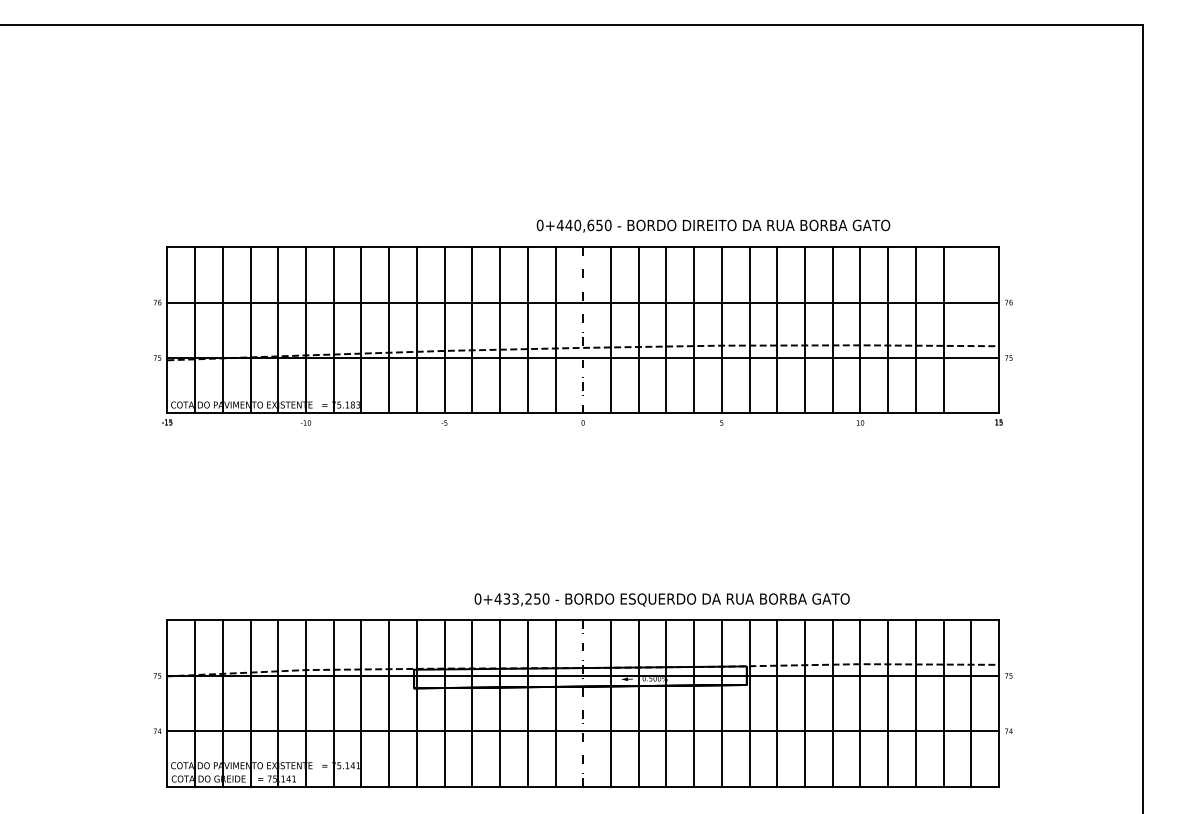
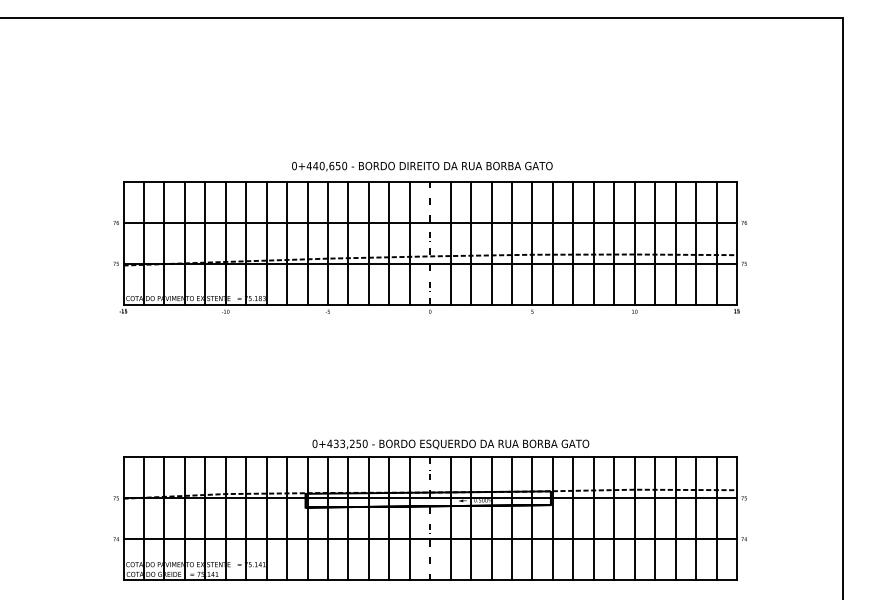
text: (713, 225) -> (422, 166), moved
line: (971, 330) -> (716, 243), added
text: (661, 599) -> (450, 444), moved

